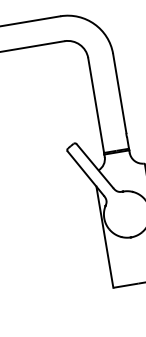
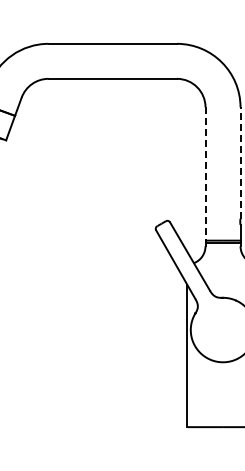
line: (119, 93) -> (240, 163), solid -> dashed
line: (96, 106) -> (205, 175), solid -> dashed

